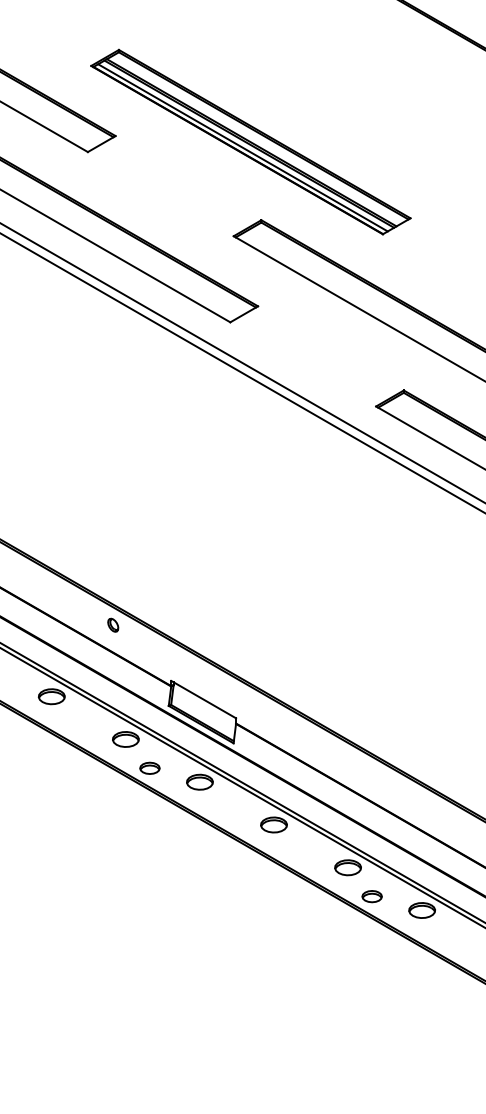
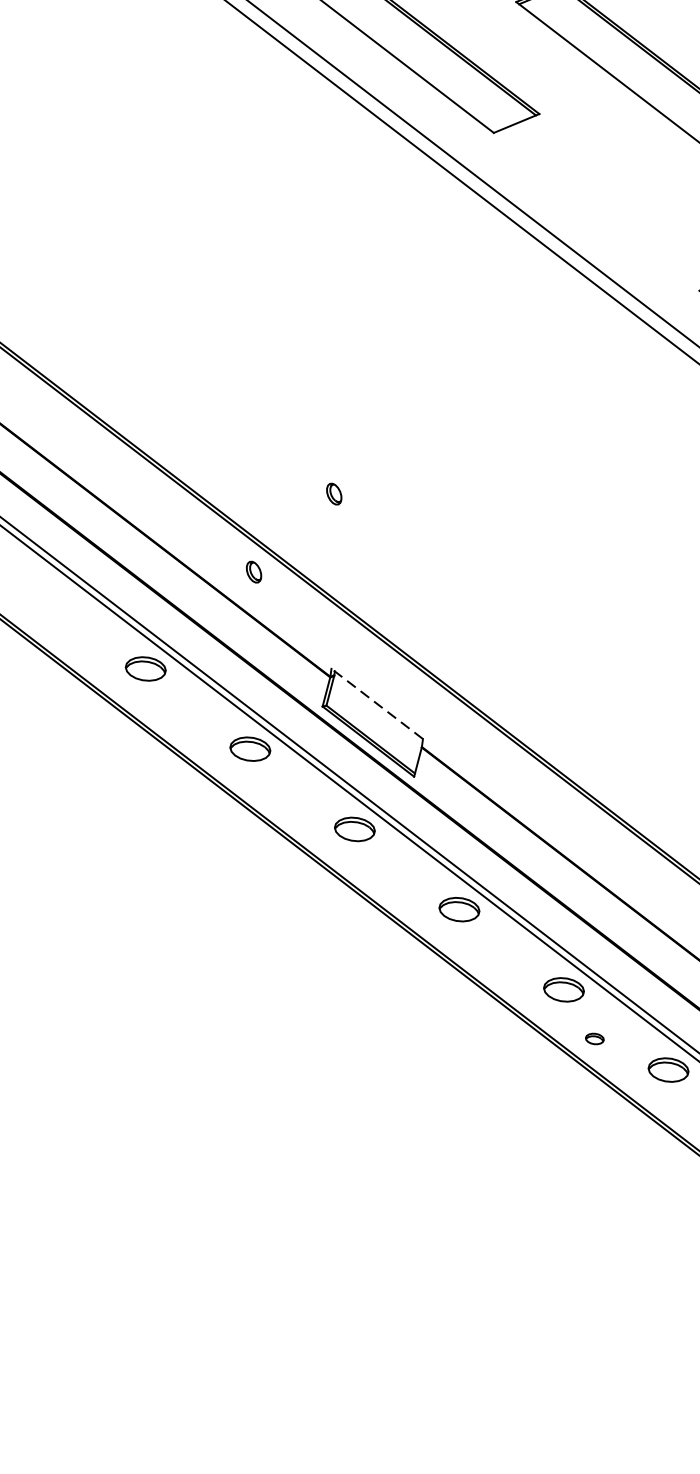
part: (158, 567) -> (334, 493), added
line: (203, 699) -> (376, 703), solid -> dashed
part: (149, 767) -> (280, 796), removed
part: (371, 896) -> (593, 1038), size x0.6

